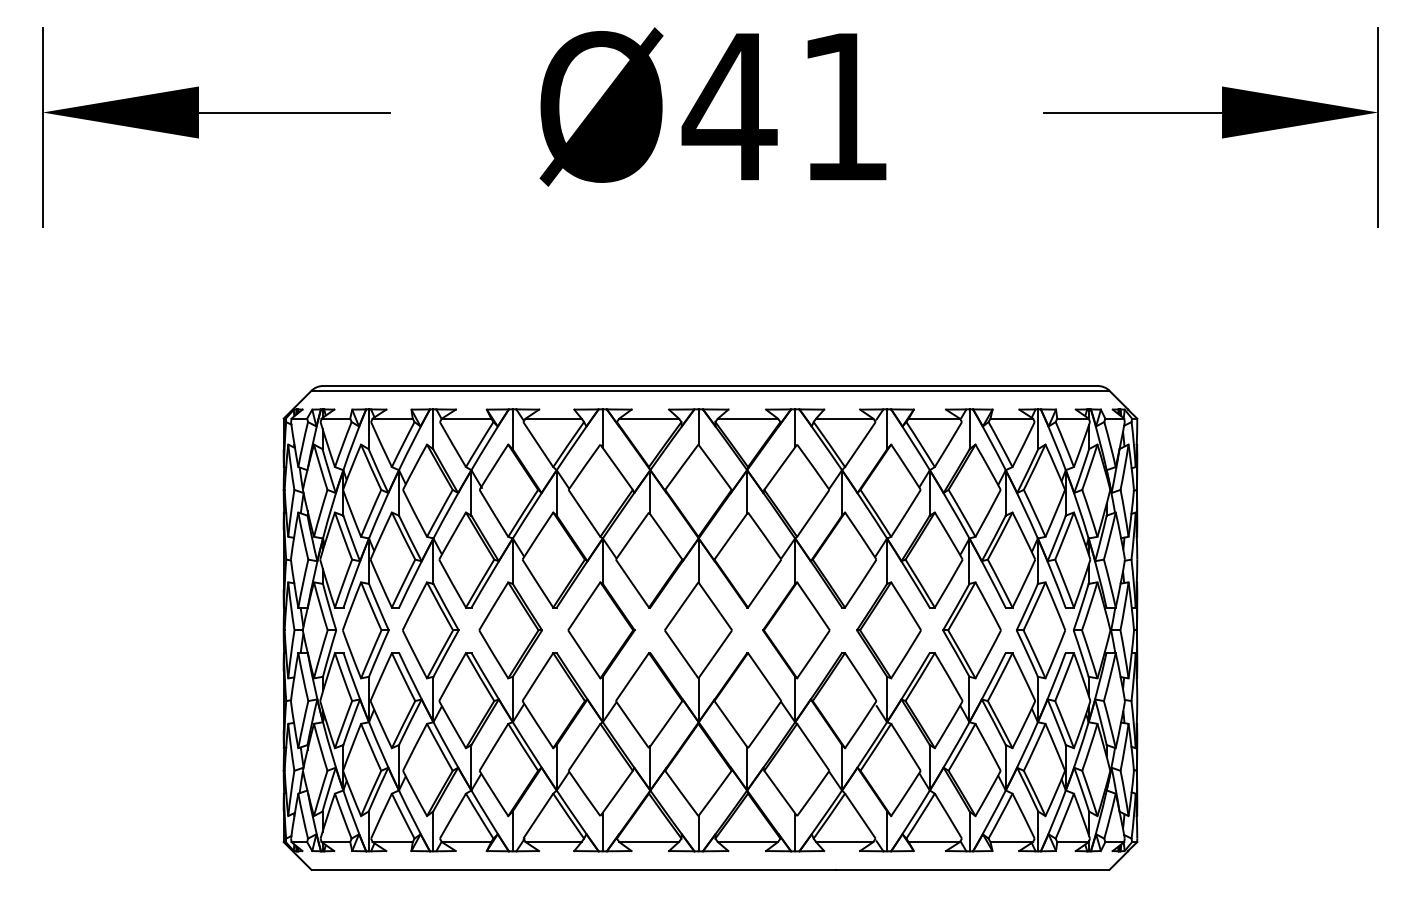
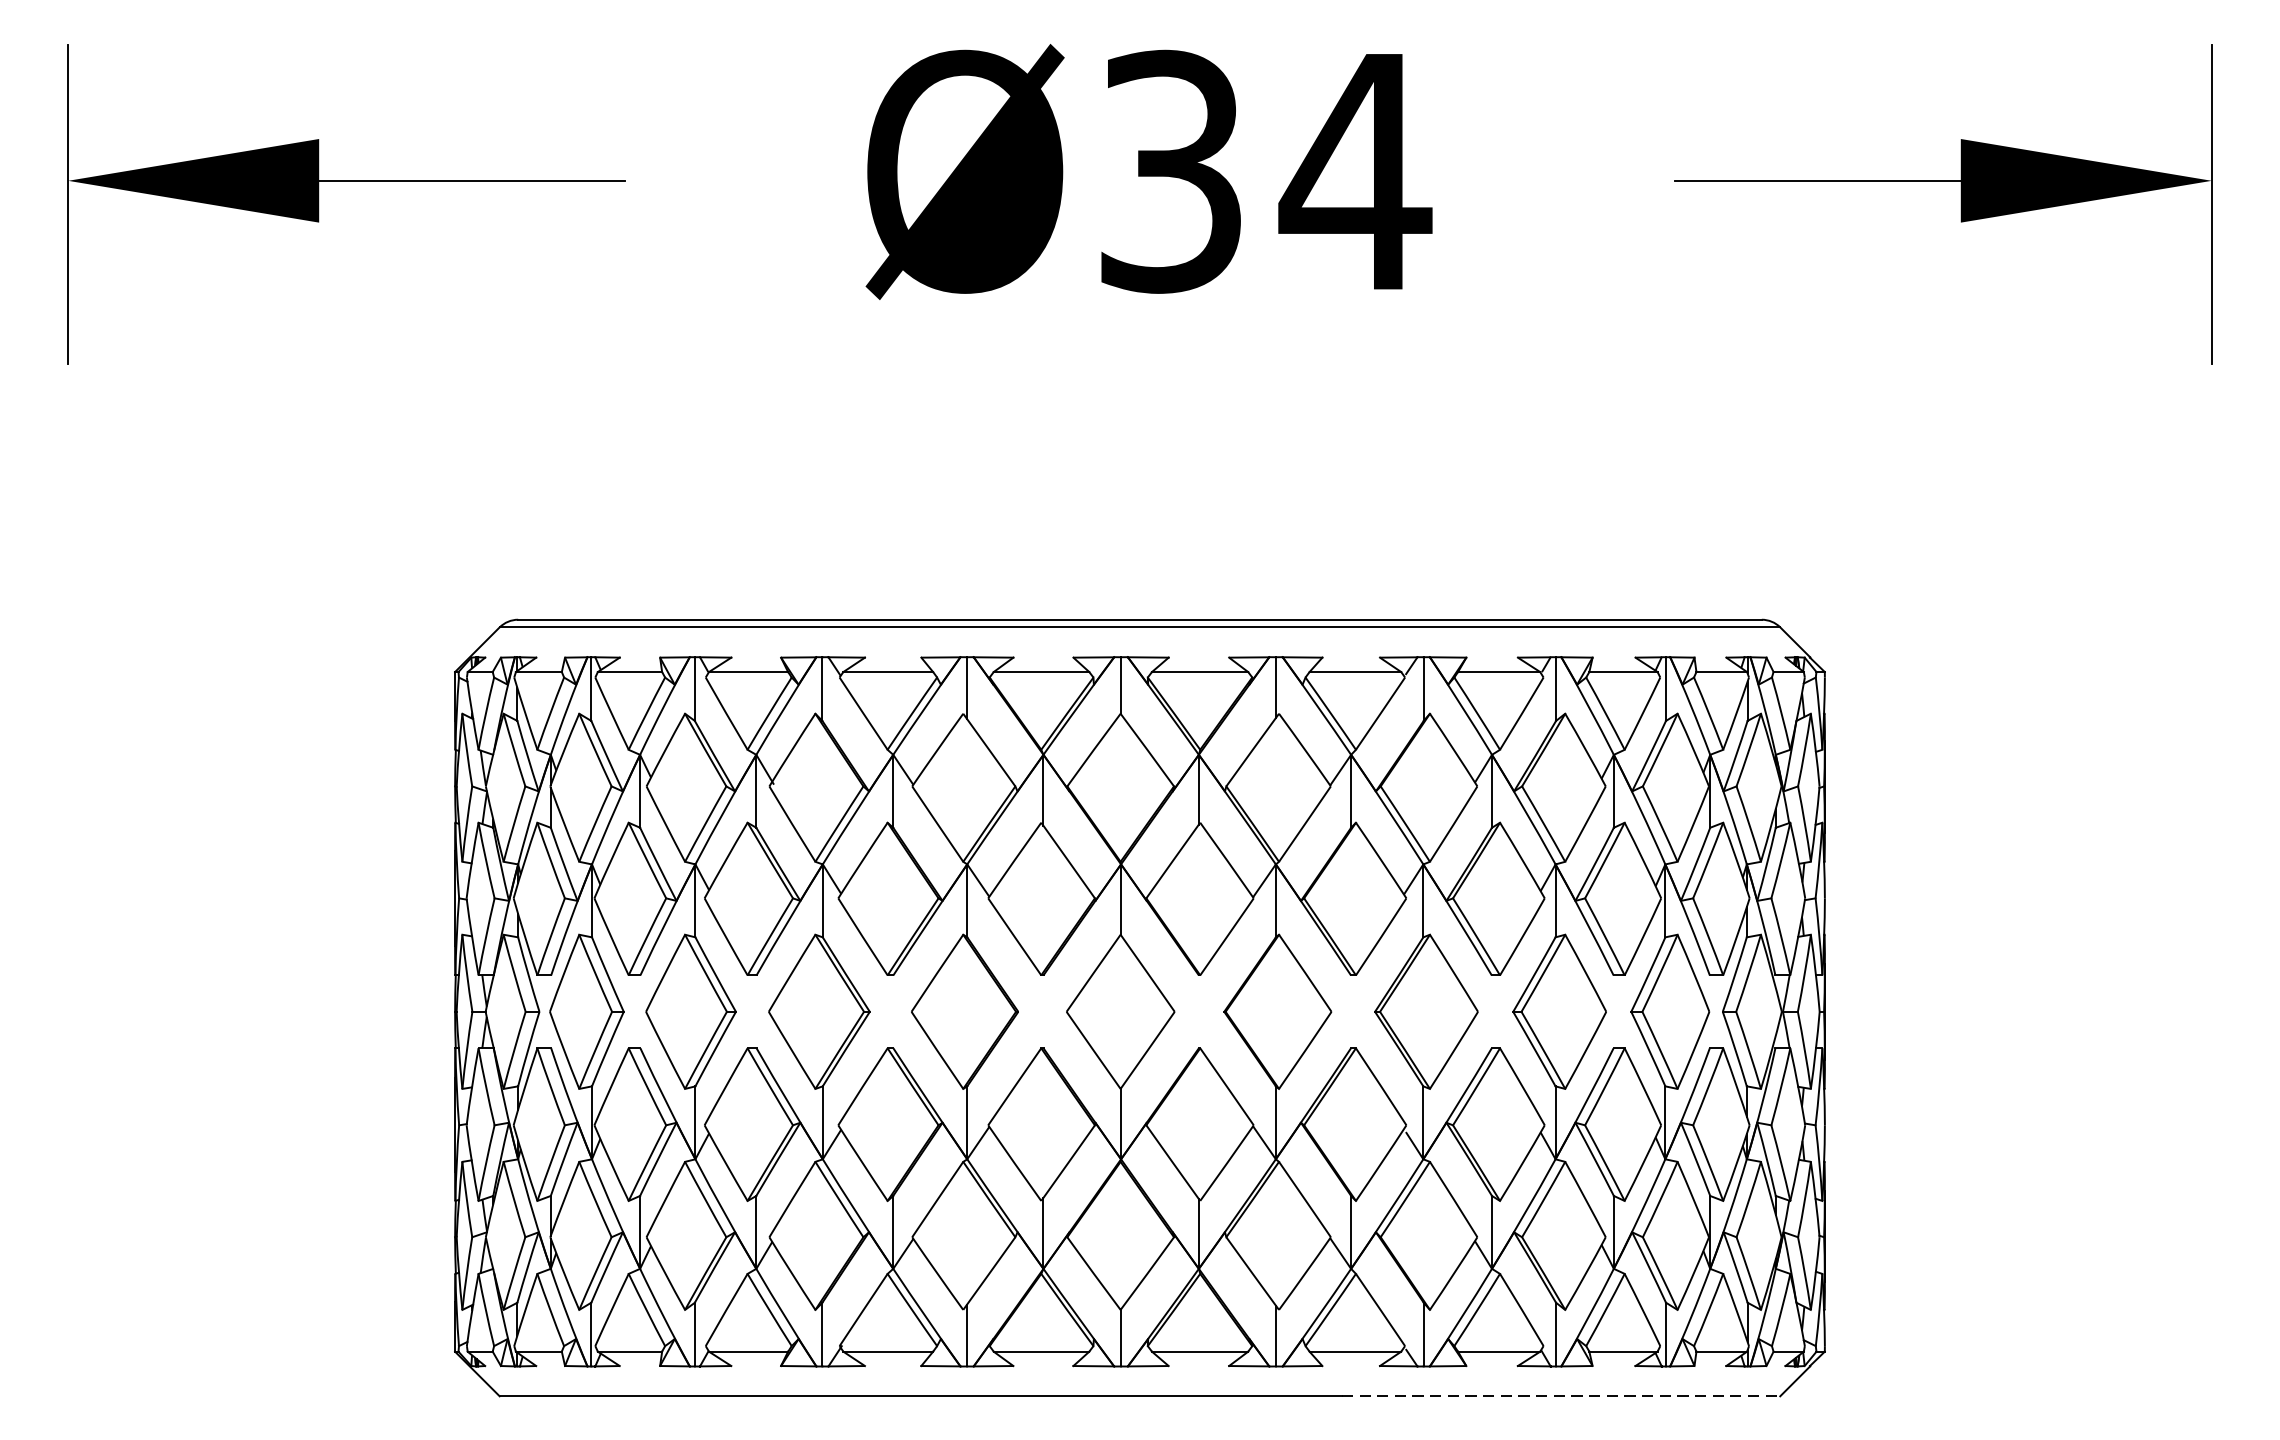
text: (786, 106) -> (1261, 171), 41 -> 34
line: (972, 869) -> (1560, 1395), solid -> dashed

